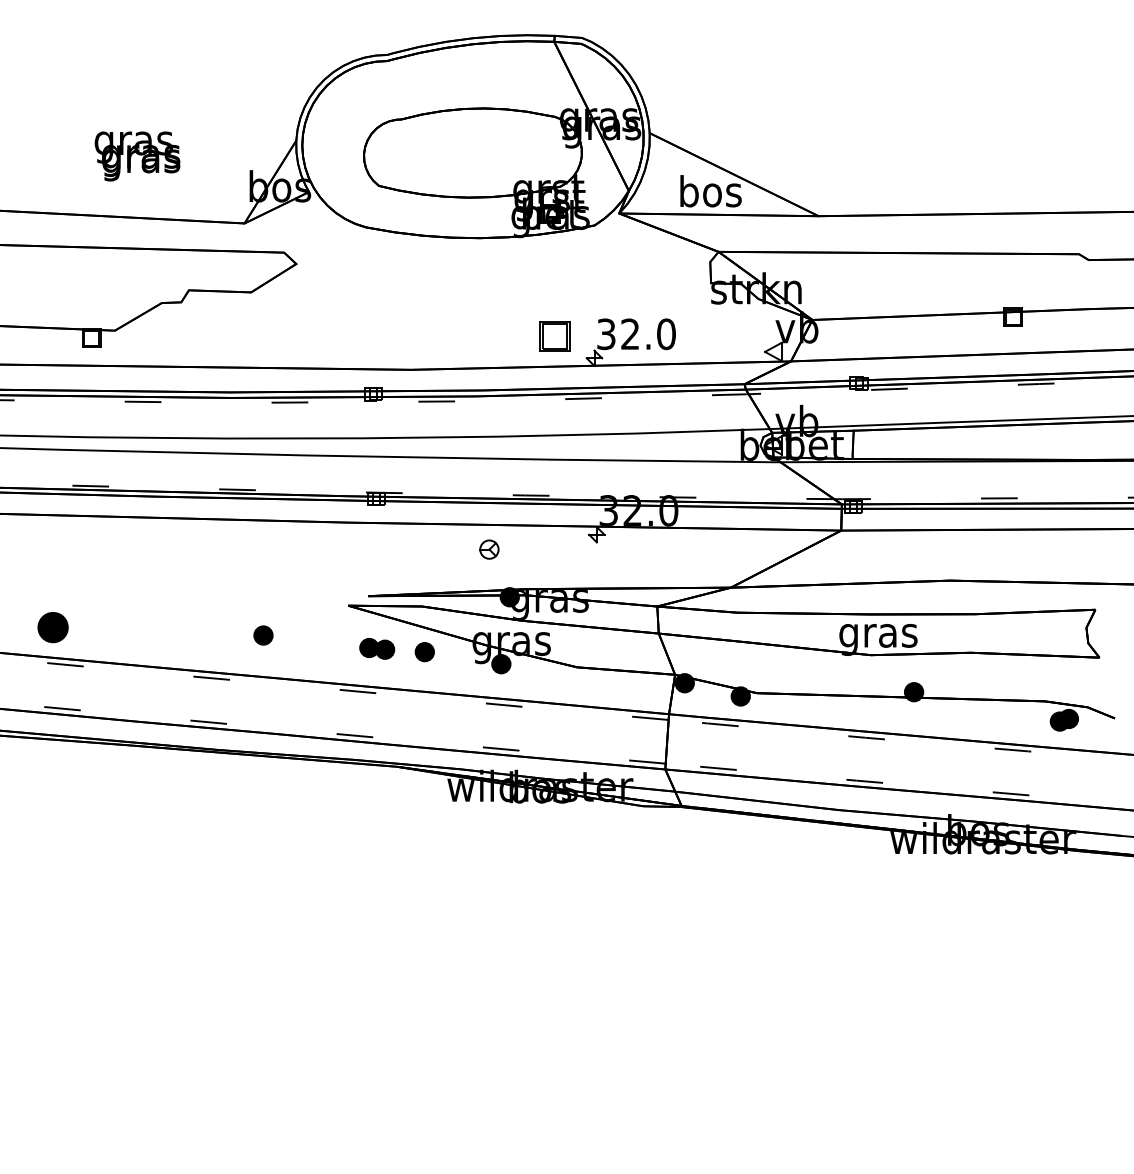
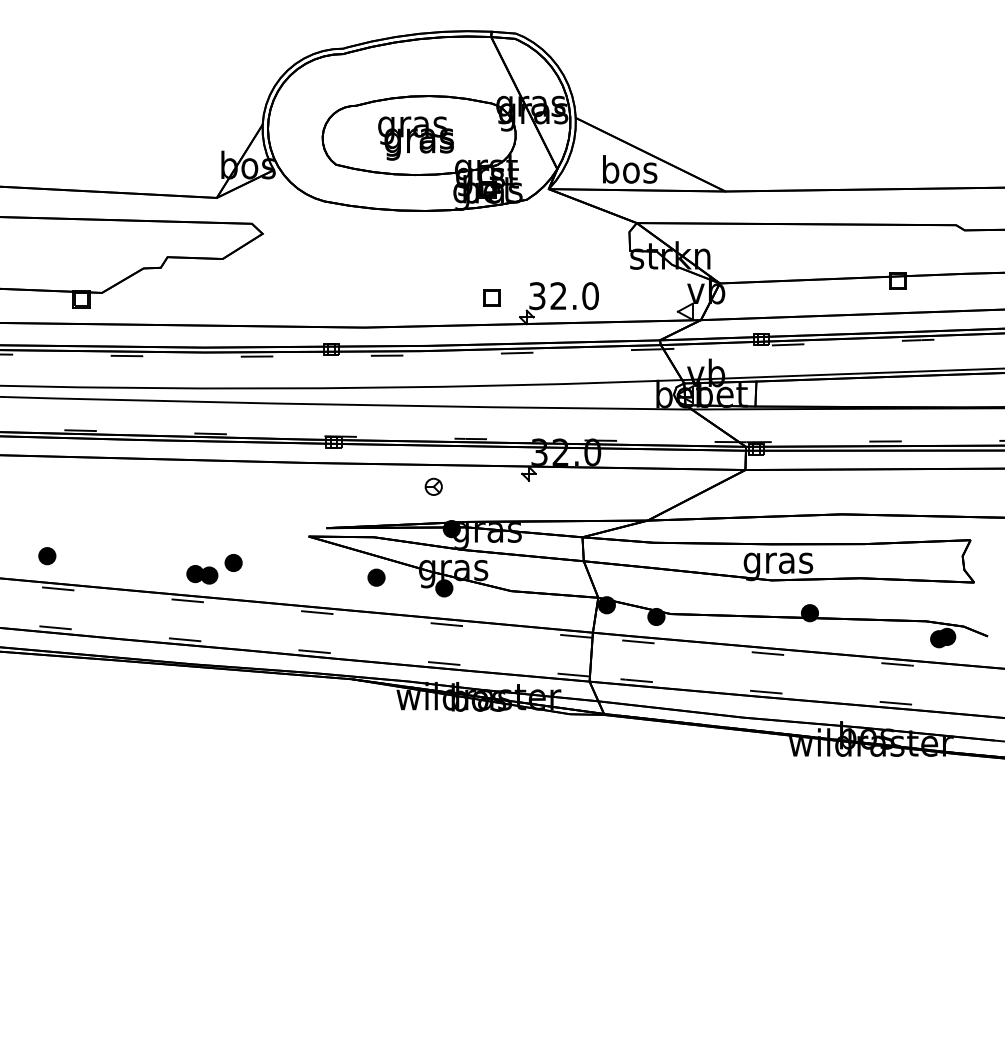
text: (136, 156) -> (415, 138), moved
part: (554, 335) -> (491, 297), size x0.62
part: (53, 628) -> (47, 556), size x0.62
part: (377, 648) -> (202, 574), moved

